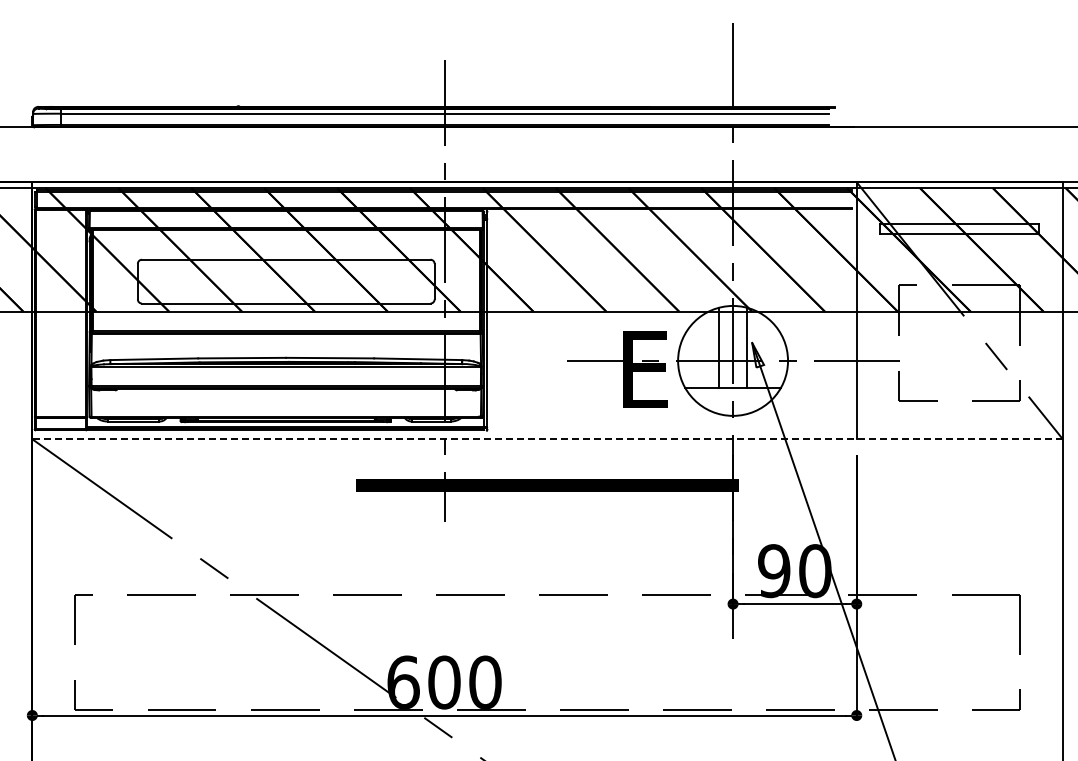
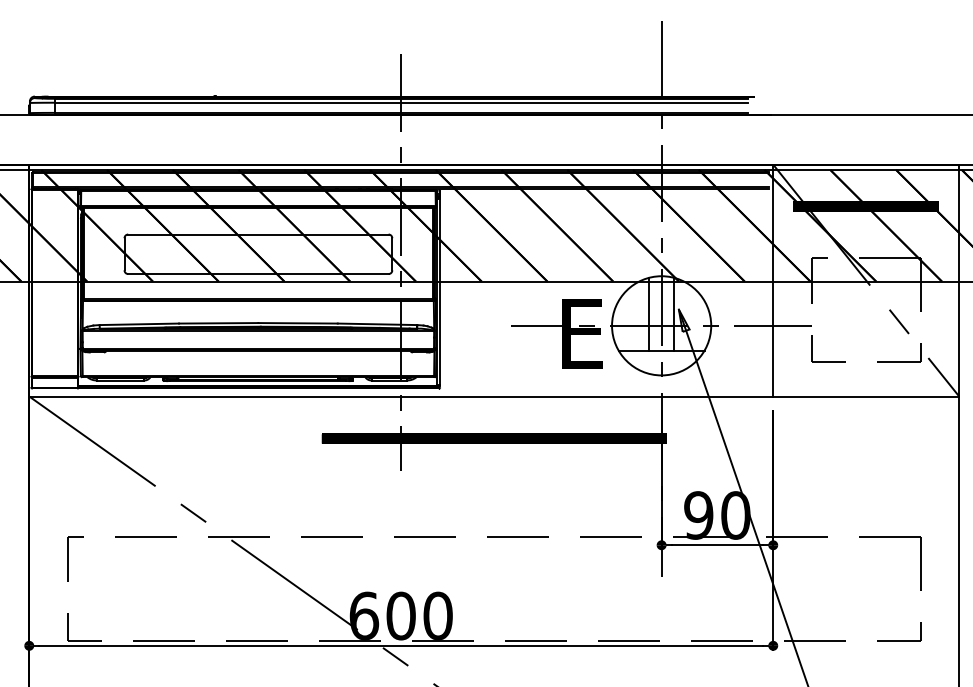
hatch: (959, 228) -> (865, 206), added
line: (547, 439) -> (494, 396), dashed -> solid

